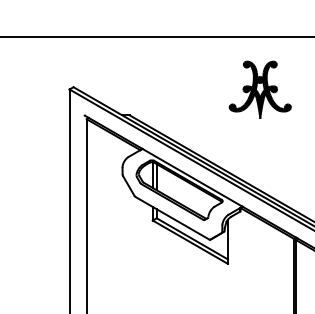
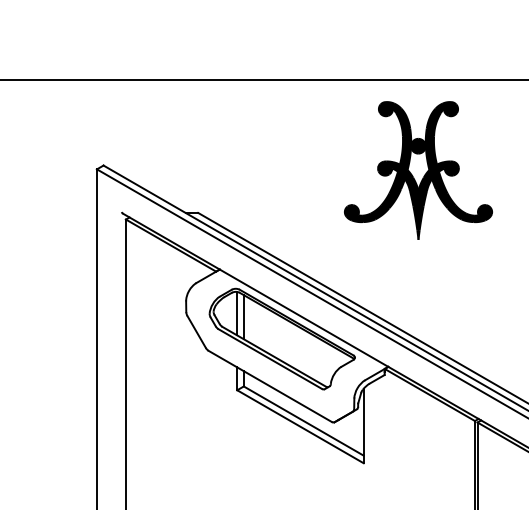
part: (259, 89) -> (416, 169), size x1.43

